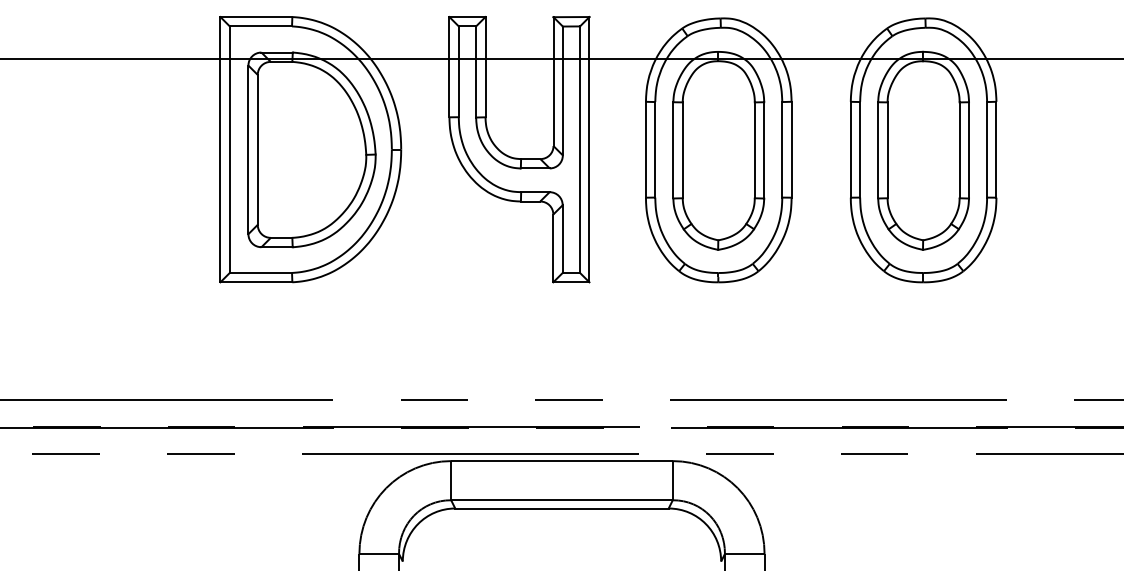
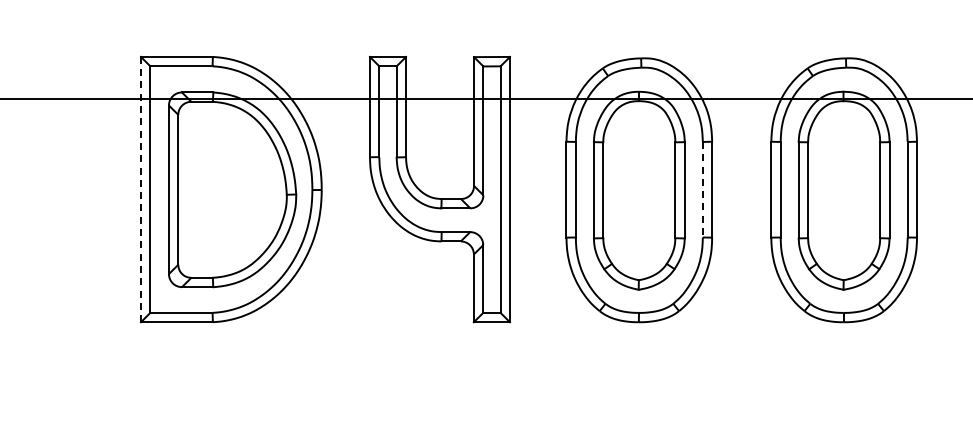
line: (220, 149) -> (141, 189), solid -> dashed
line: (782, 149) -> (703, 189), solid -> dashed

